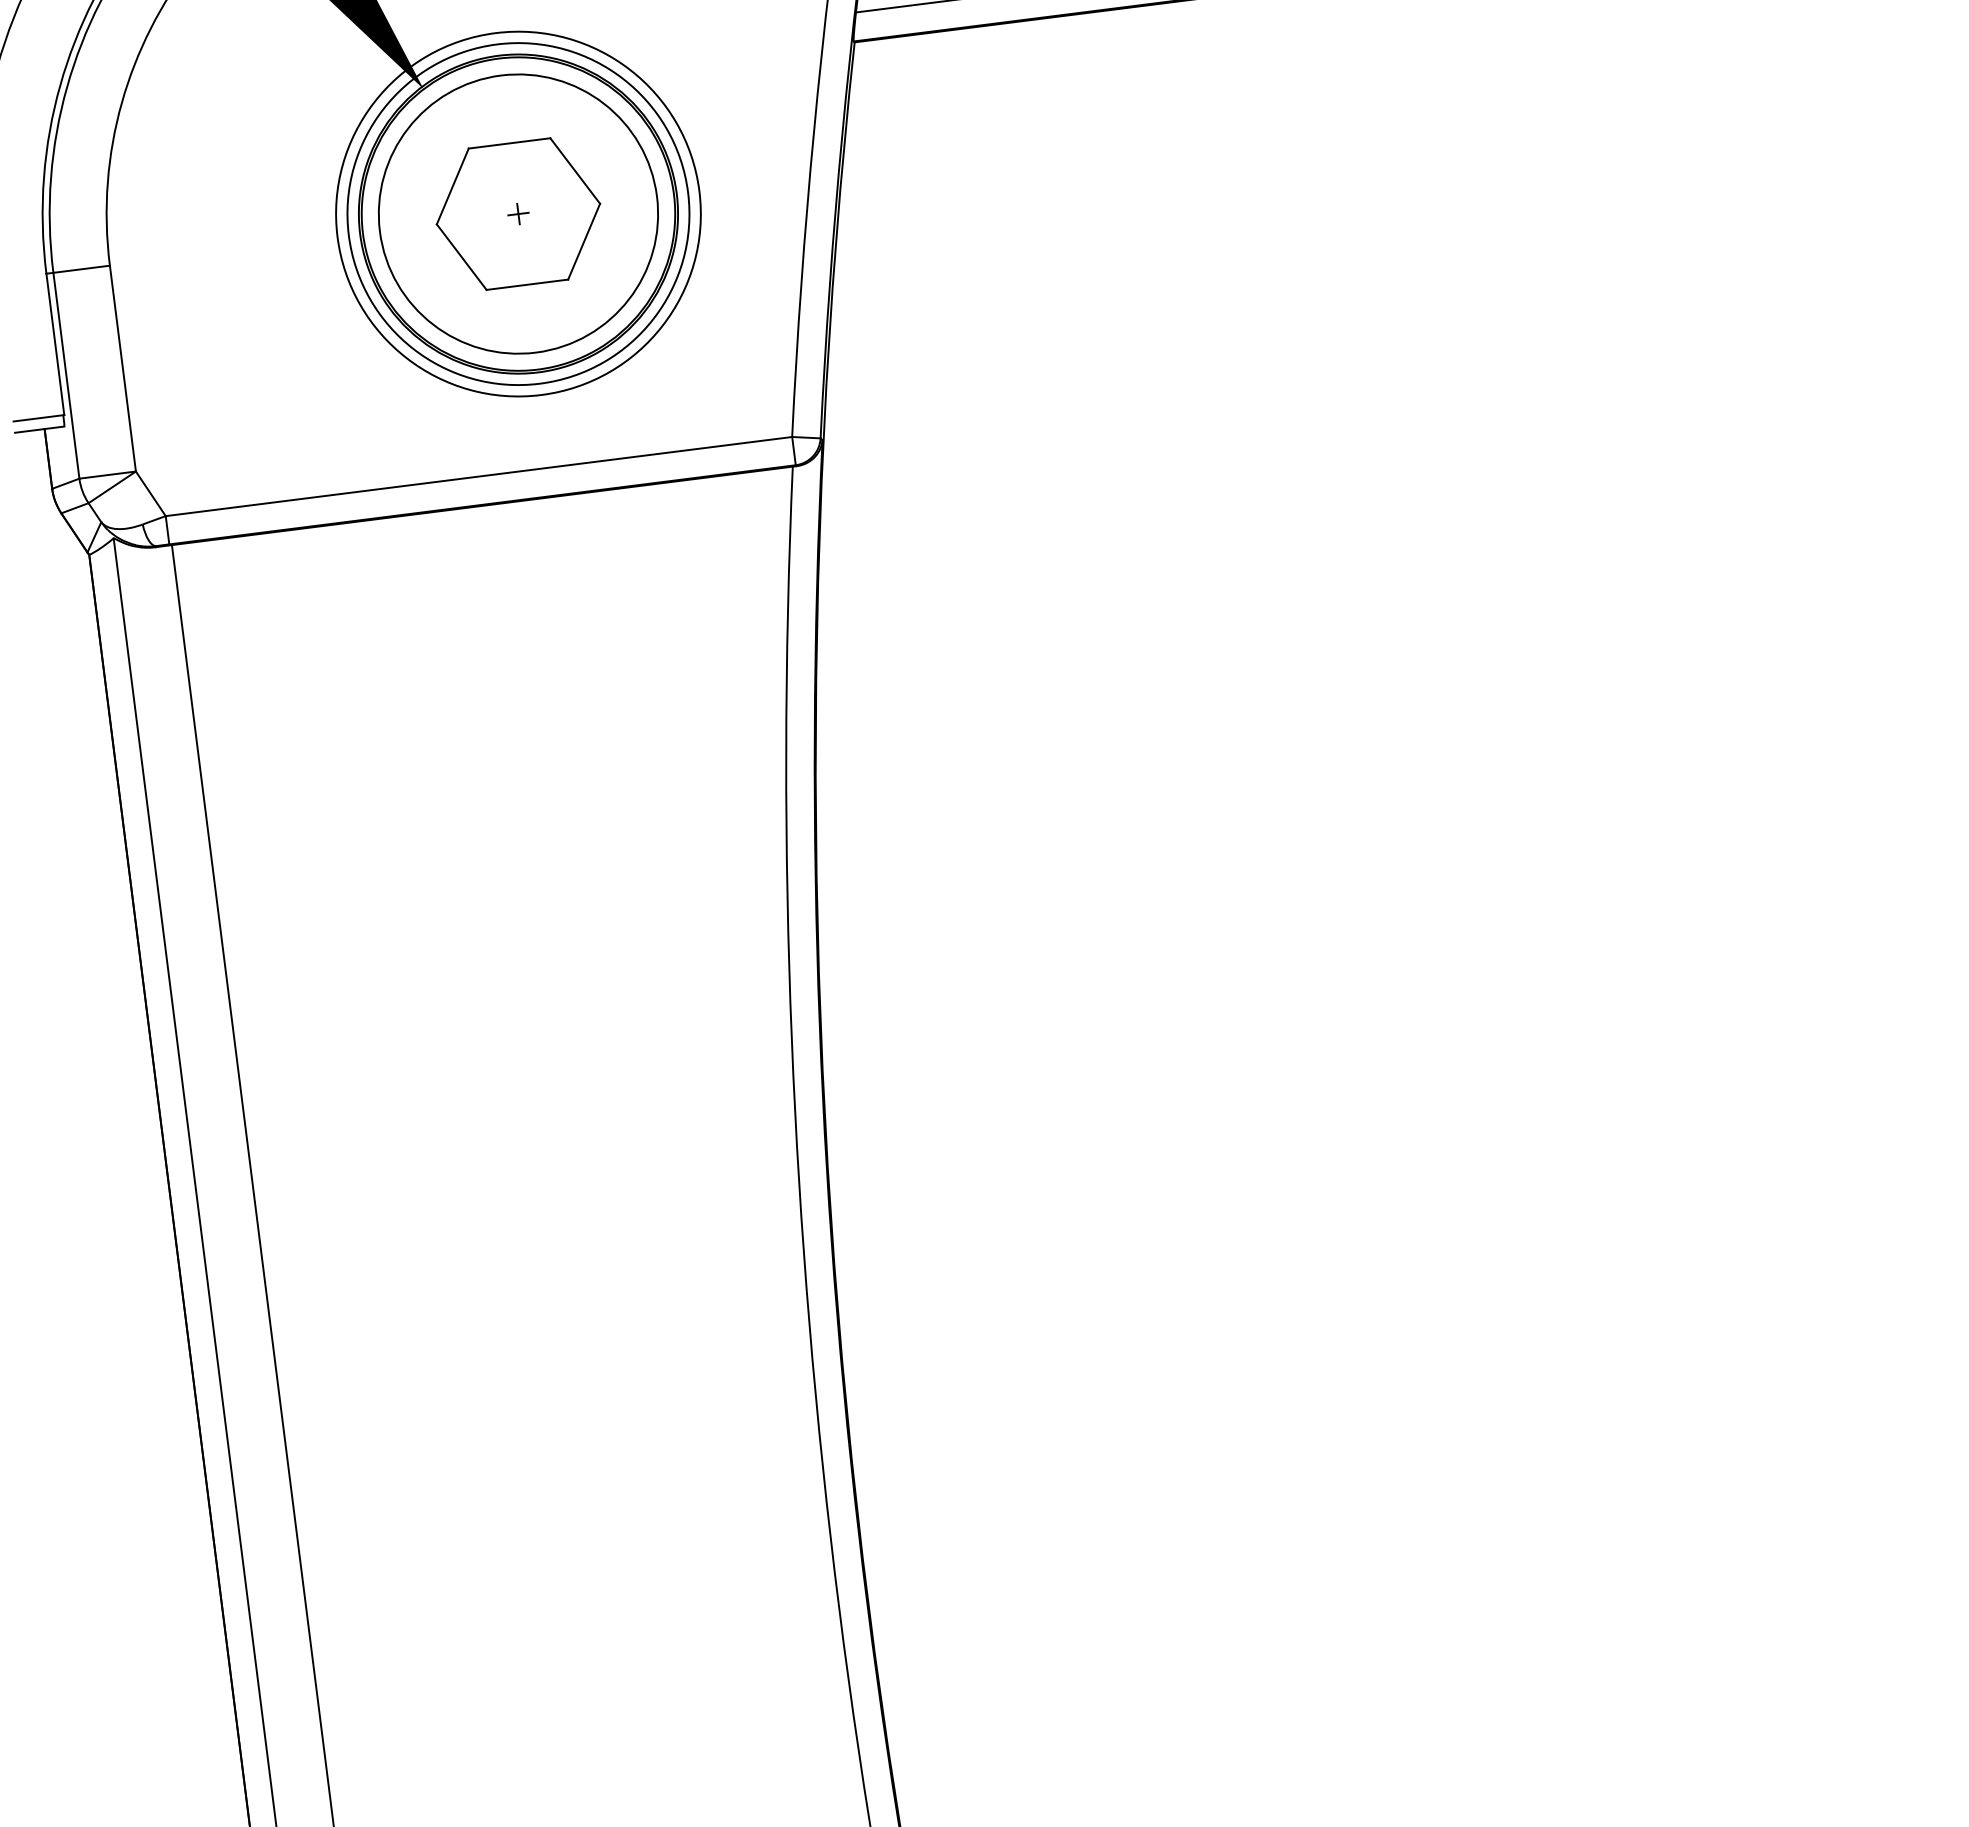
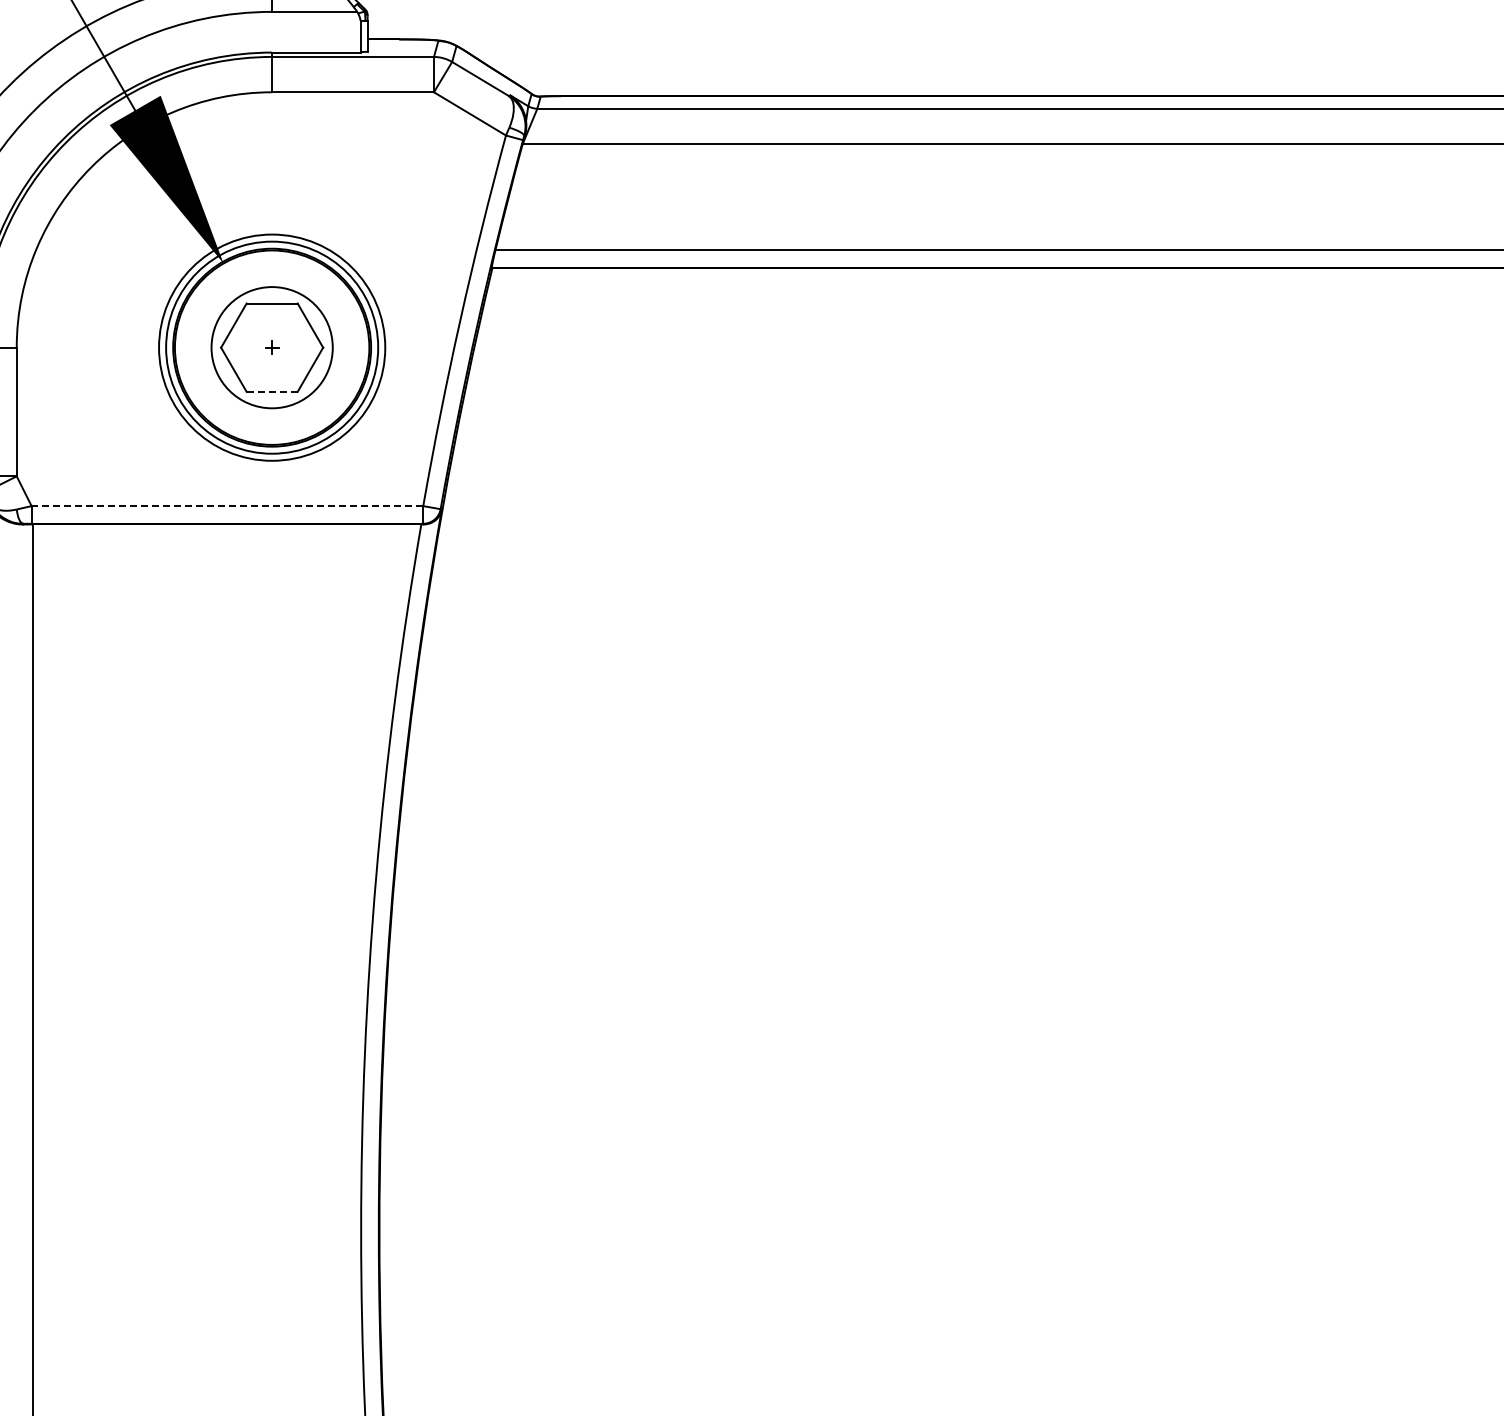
circle: (517, 213) -> (271, 347), size x0.7
line: (527, 284) -> (272, 391), solid -> dashed
line: (479, 477) -> (227, 506), solid -> dashed

